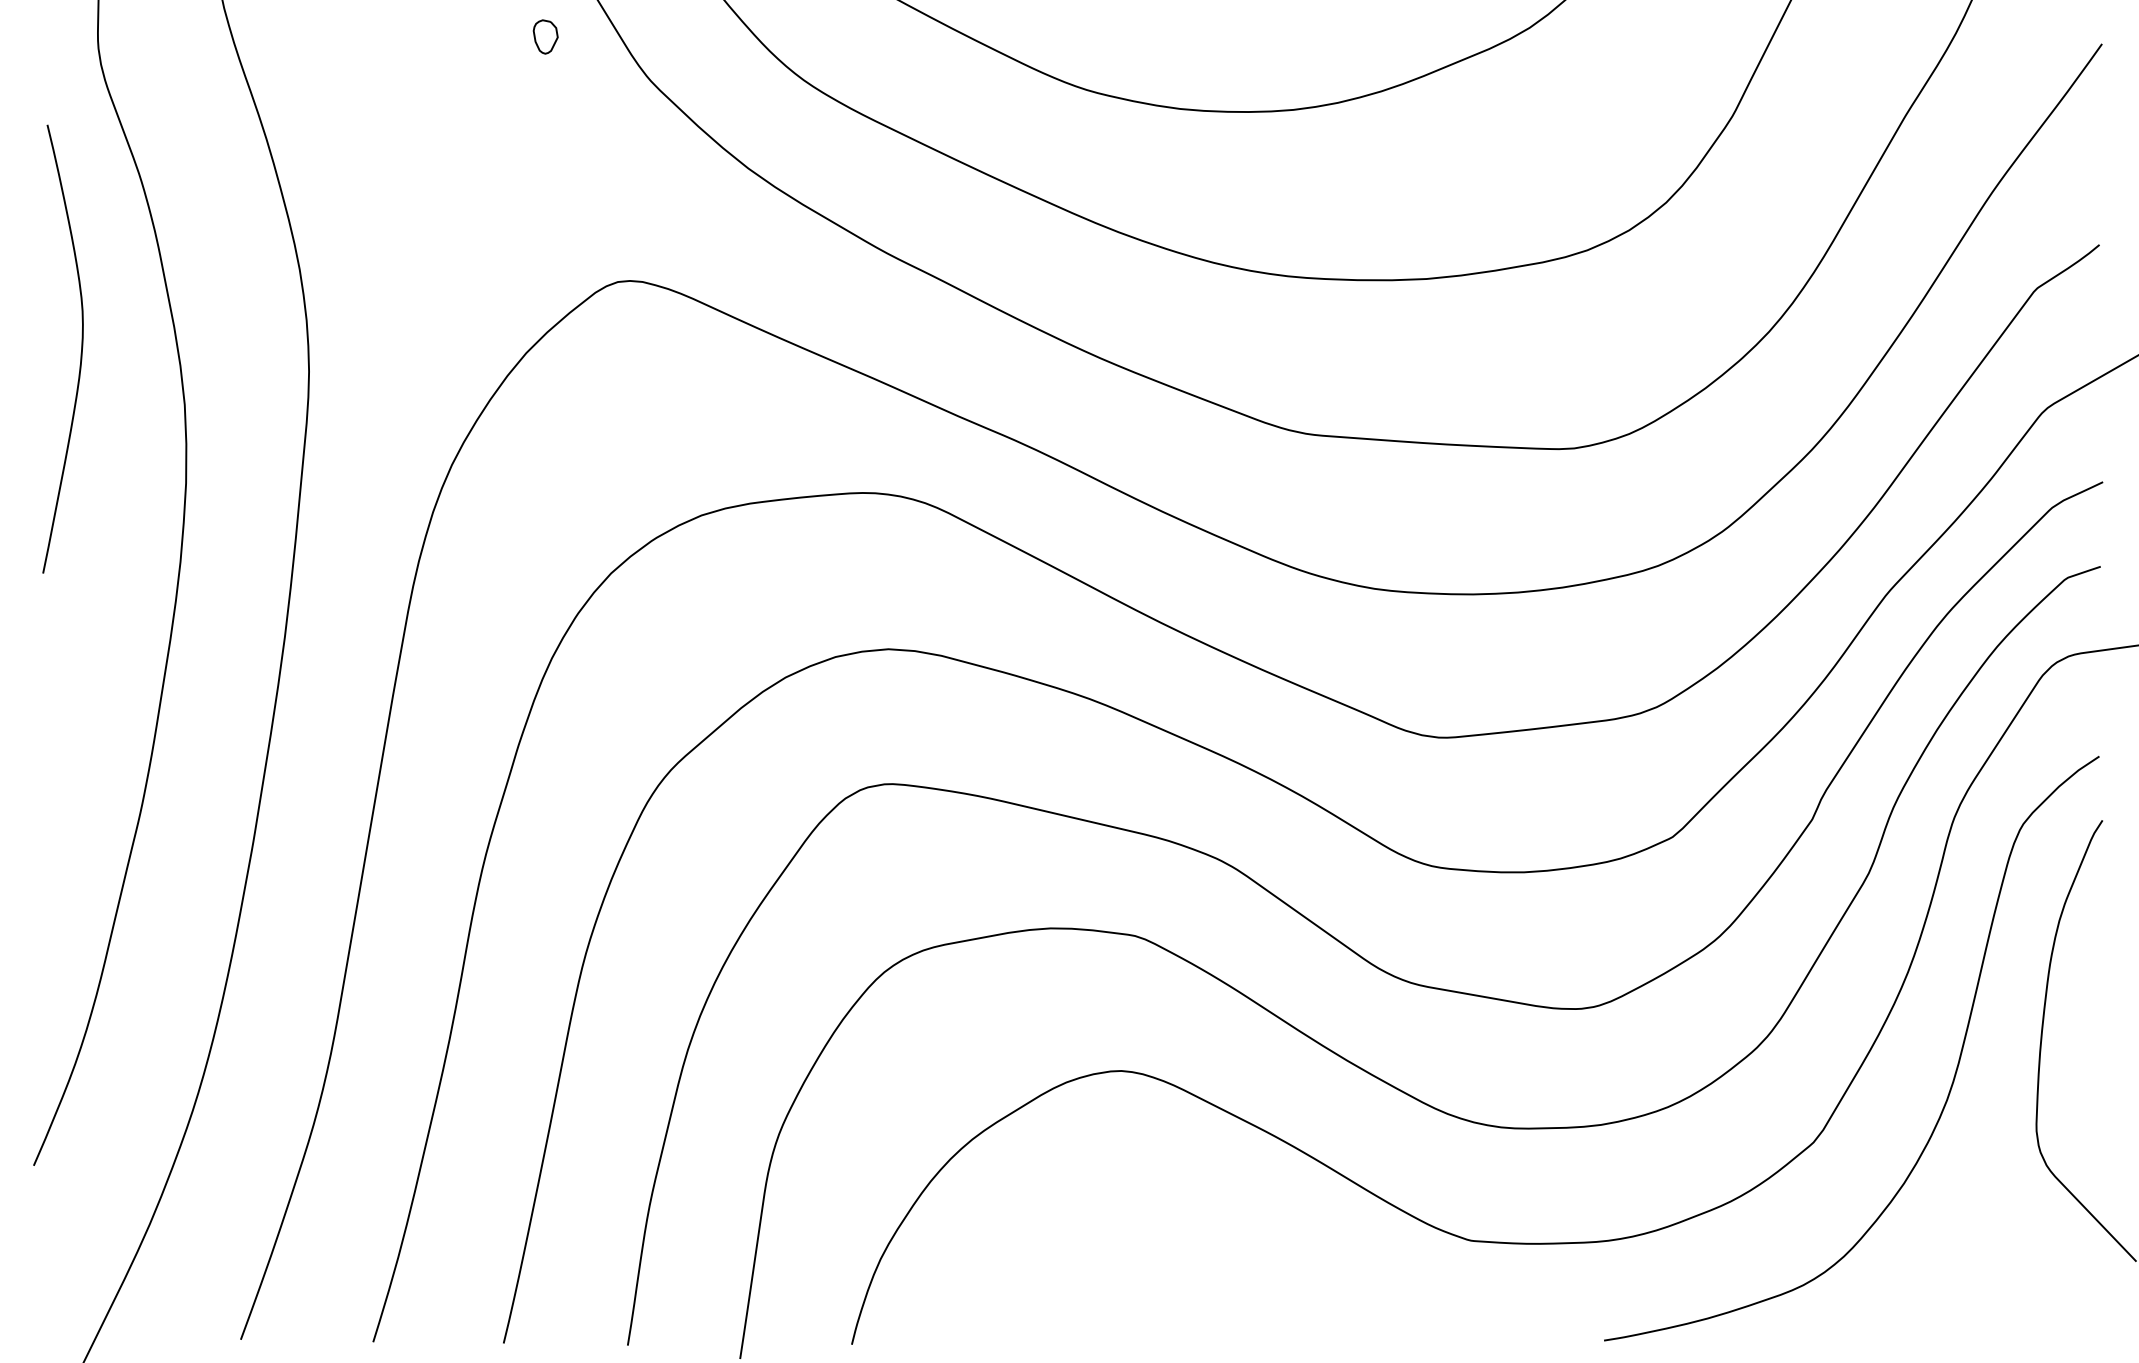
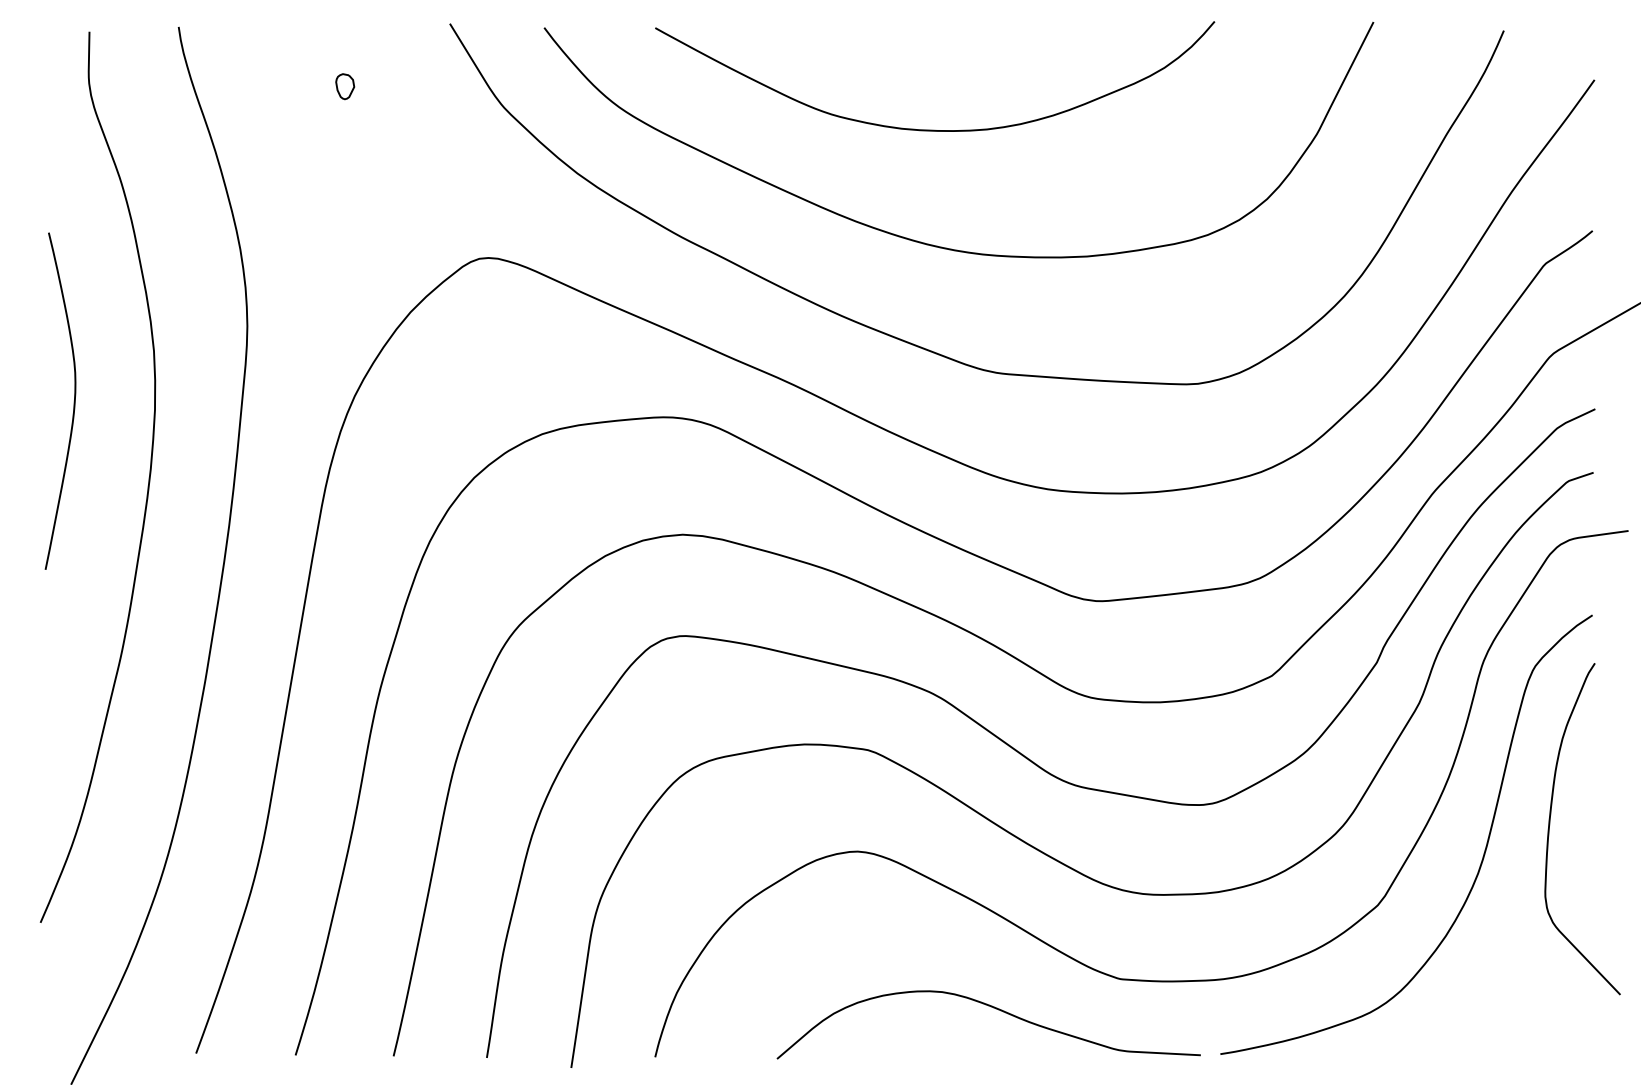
part: (546, 36) -> (345, 86), moved
curve: (80, 349) -> (73, 401), moved
curve: (1302, 1279) -> (993, 1008), added

